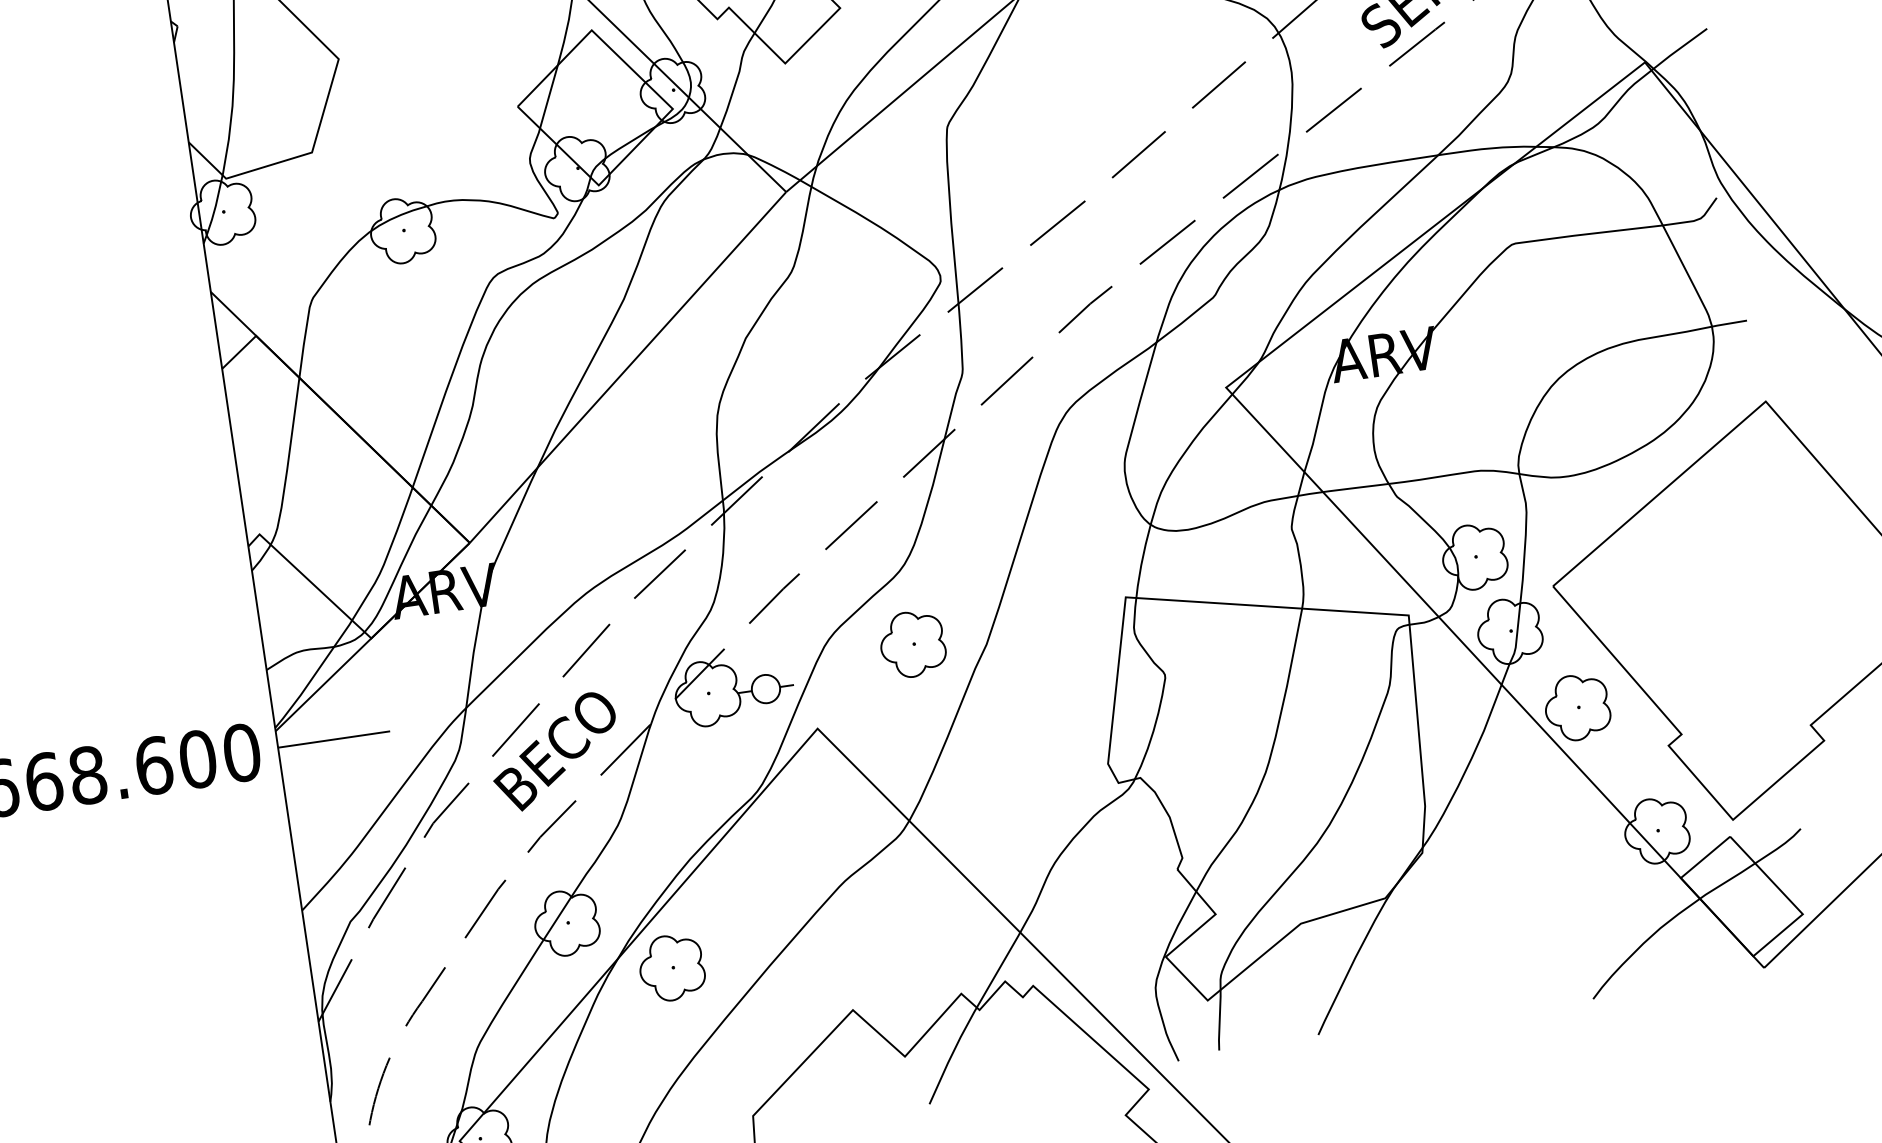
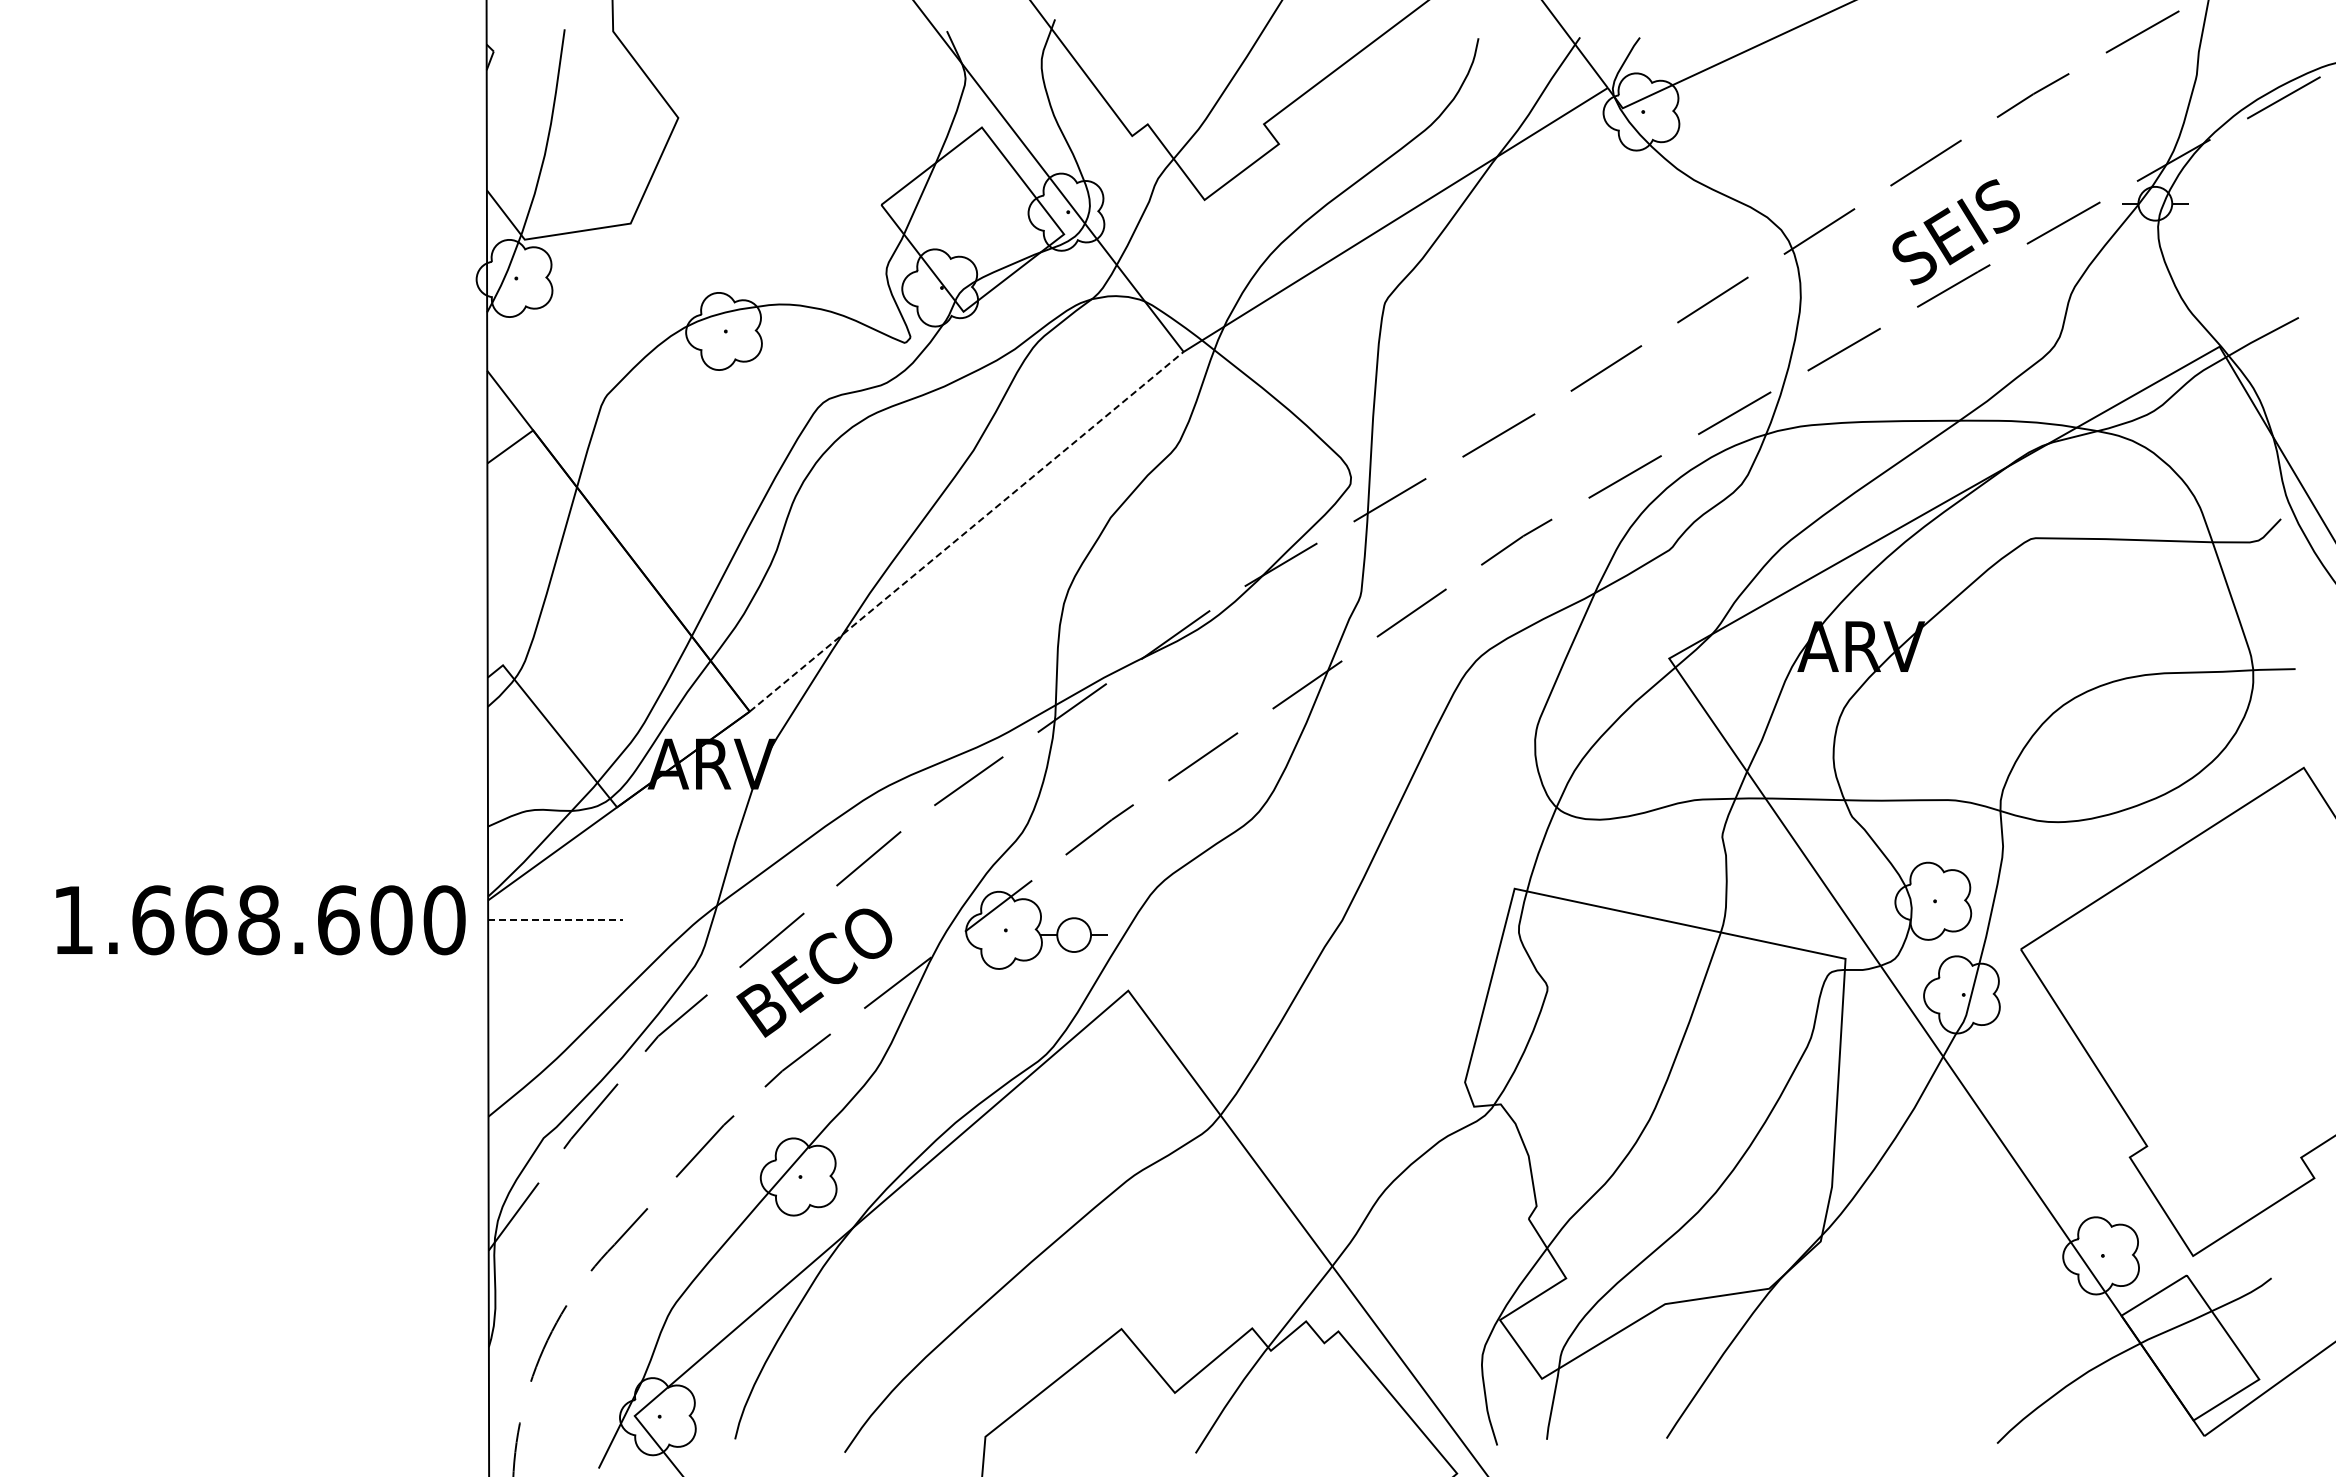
line: (627, 367) -> (966, 531), solid -> dashed
part: (912, 644) -> (1254, 907), removed
part: (1577, 707) -> (2028, 1096), removed
line: (333, 739) -> (555, 920), solid -> dashed
part: (671, 967) -> (914, 1247), removed

